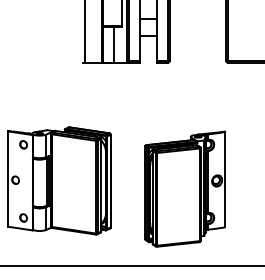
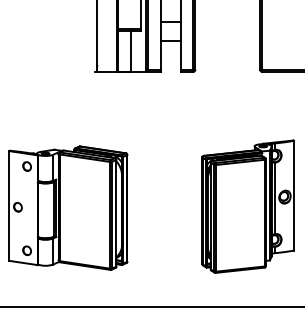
part: (184, 189) -> (247, 206), moved

